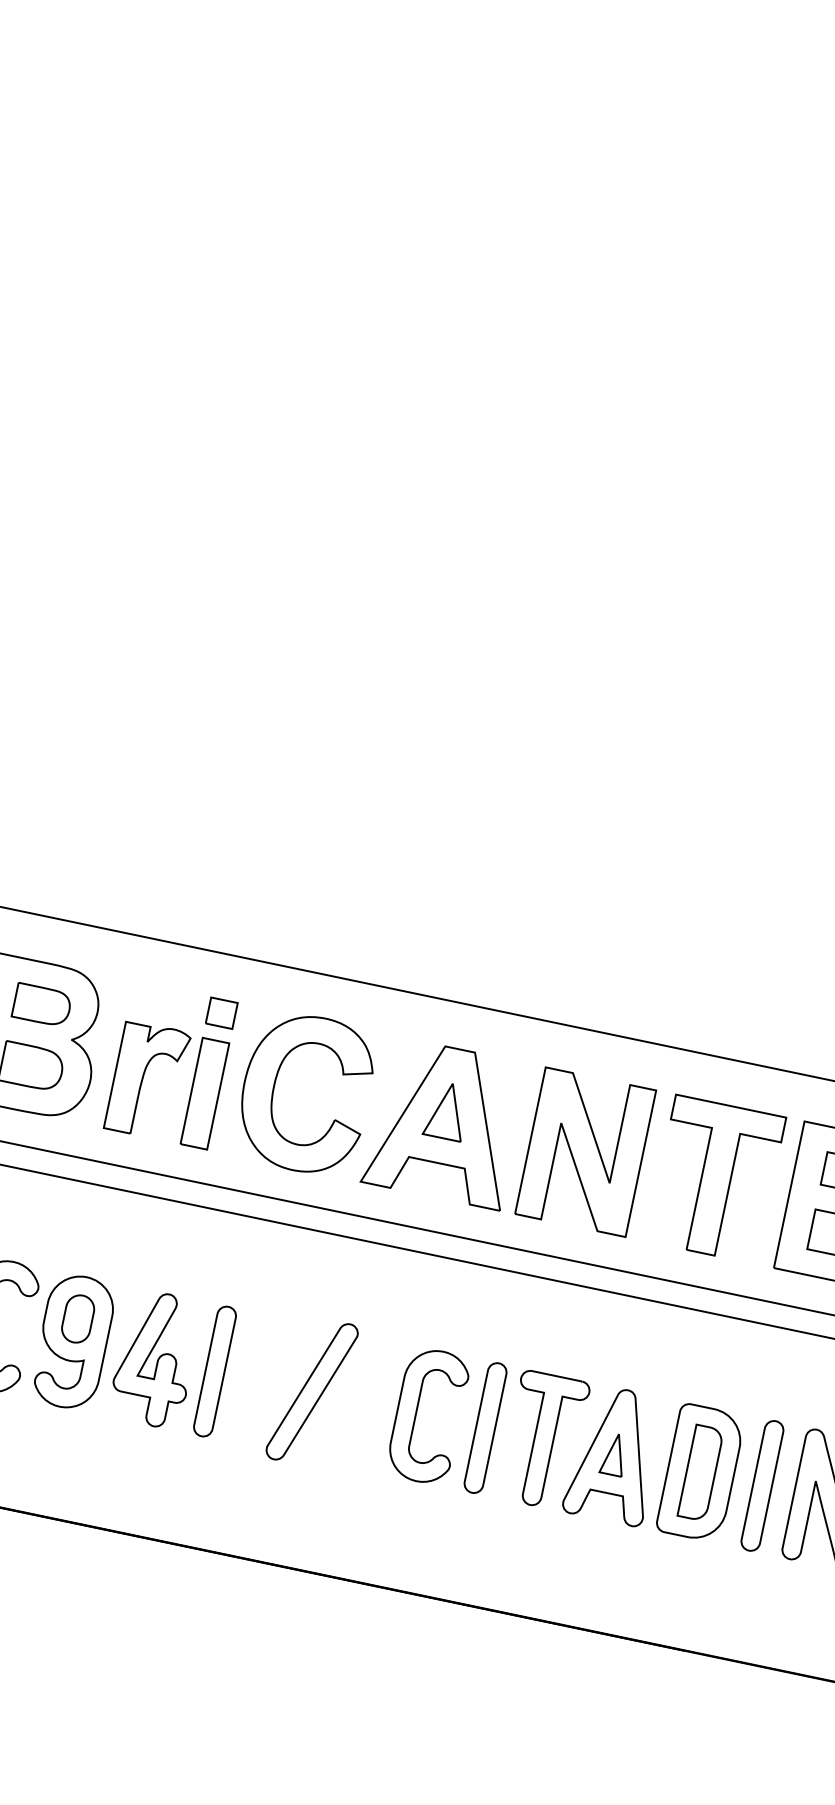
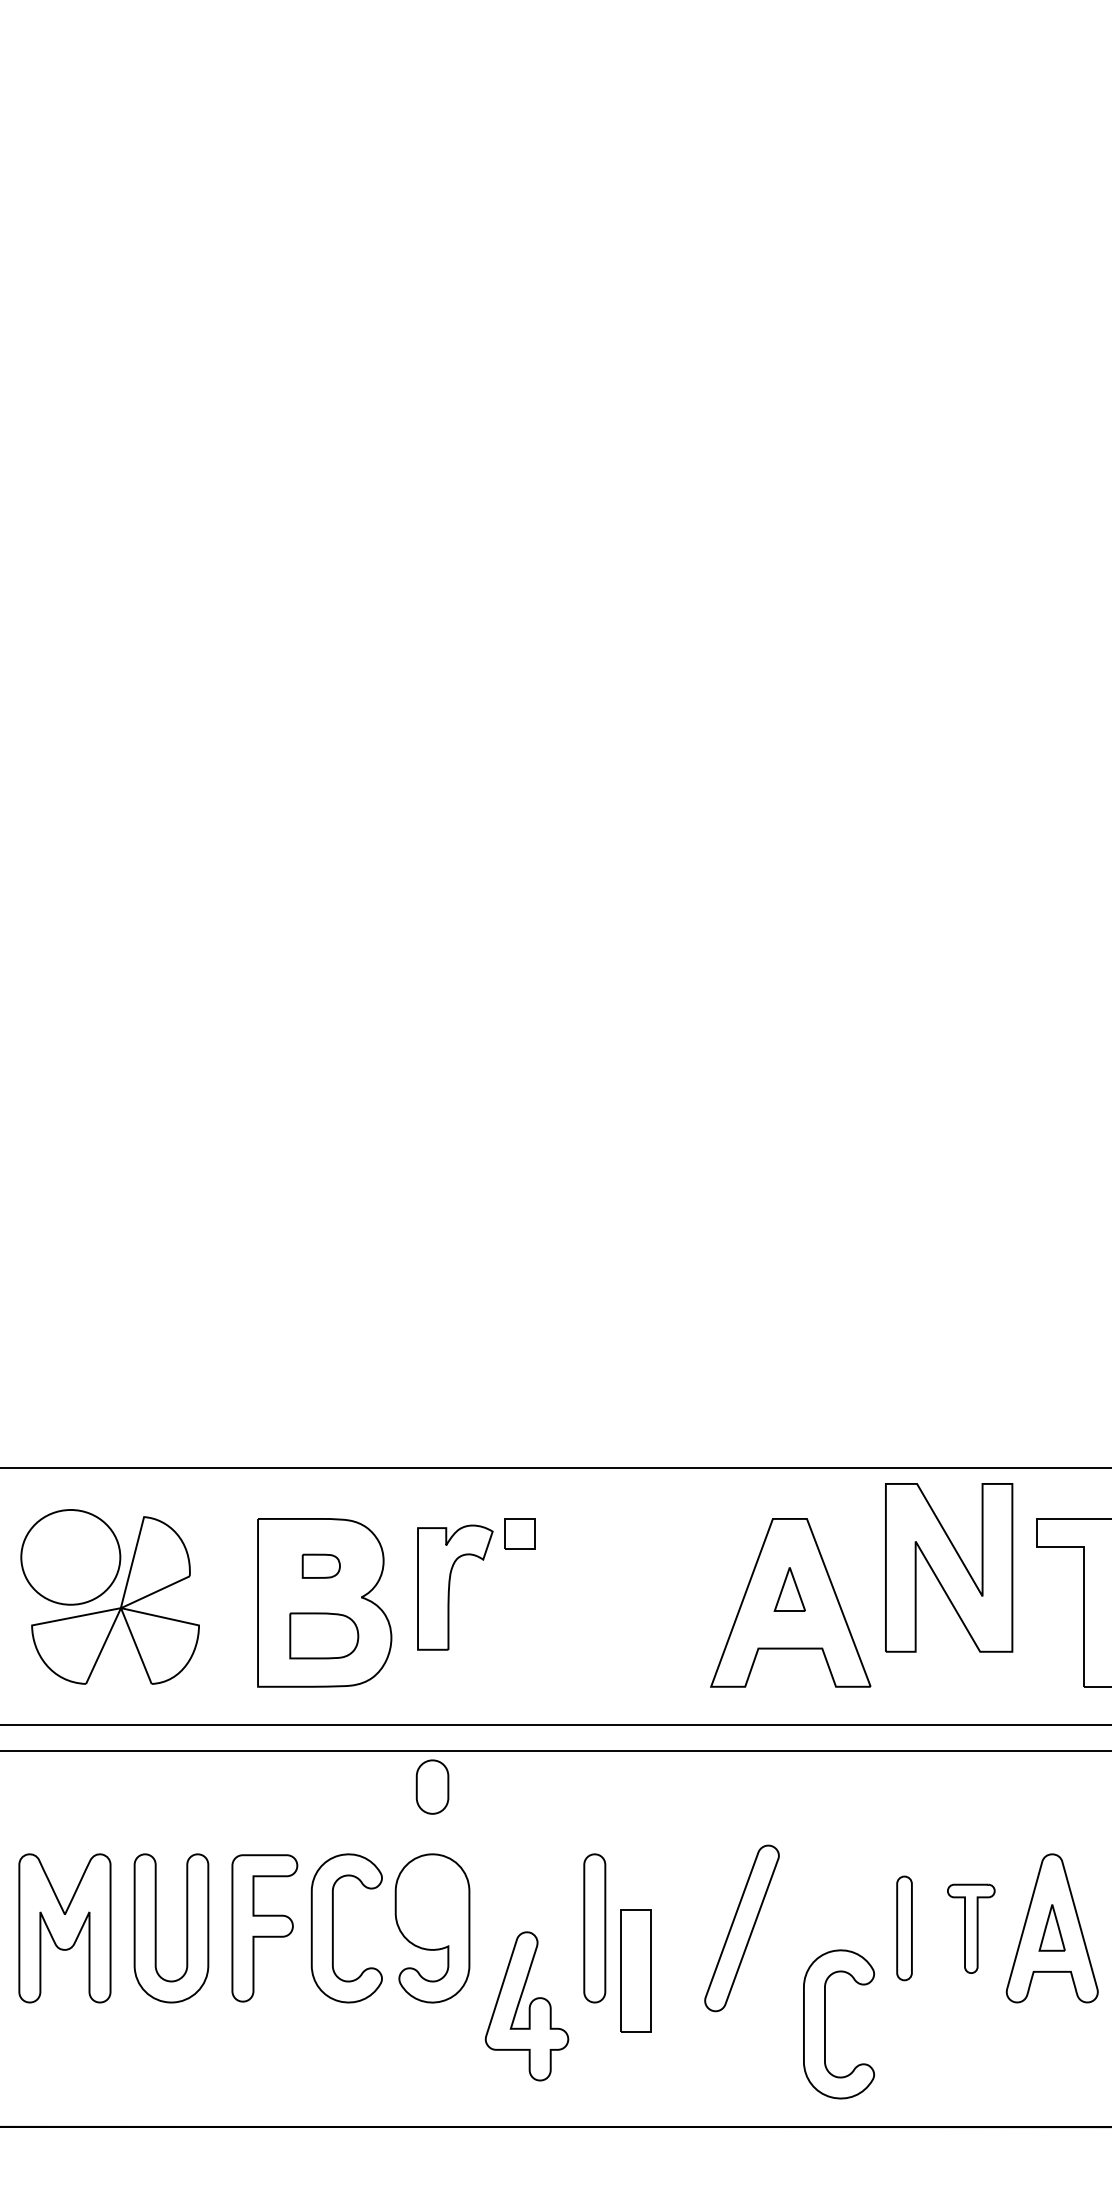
part: (42, 1005) -> (321, 1566), size x0.6
part: (147, 1080) -> (455, 1587), moved
part: (275, 1087) -> (595, 1602), removed
part: (204, 1093) -> (635, 1970), moved
part: (446, 1111) -> (789, 1589), size x0.7
part: (586, 1151) -> (949, 1567), moved
part: (78, 1318) -> (432, 1786), moved
part: (155, 1359) -> (526, 2006), moved
part: (311, 1391) -> (741, 1928), moved
part: (416, 1413) -> (825, 2024), moved
part: (485, 1428) -> (904, 1928), size x0.7
part: (544, 1440) -> (971, 1928), size x0.6

